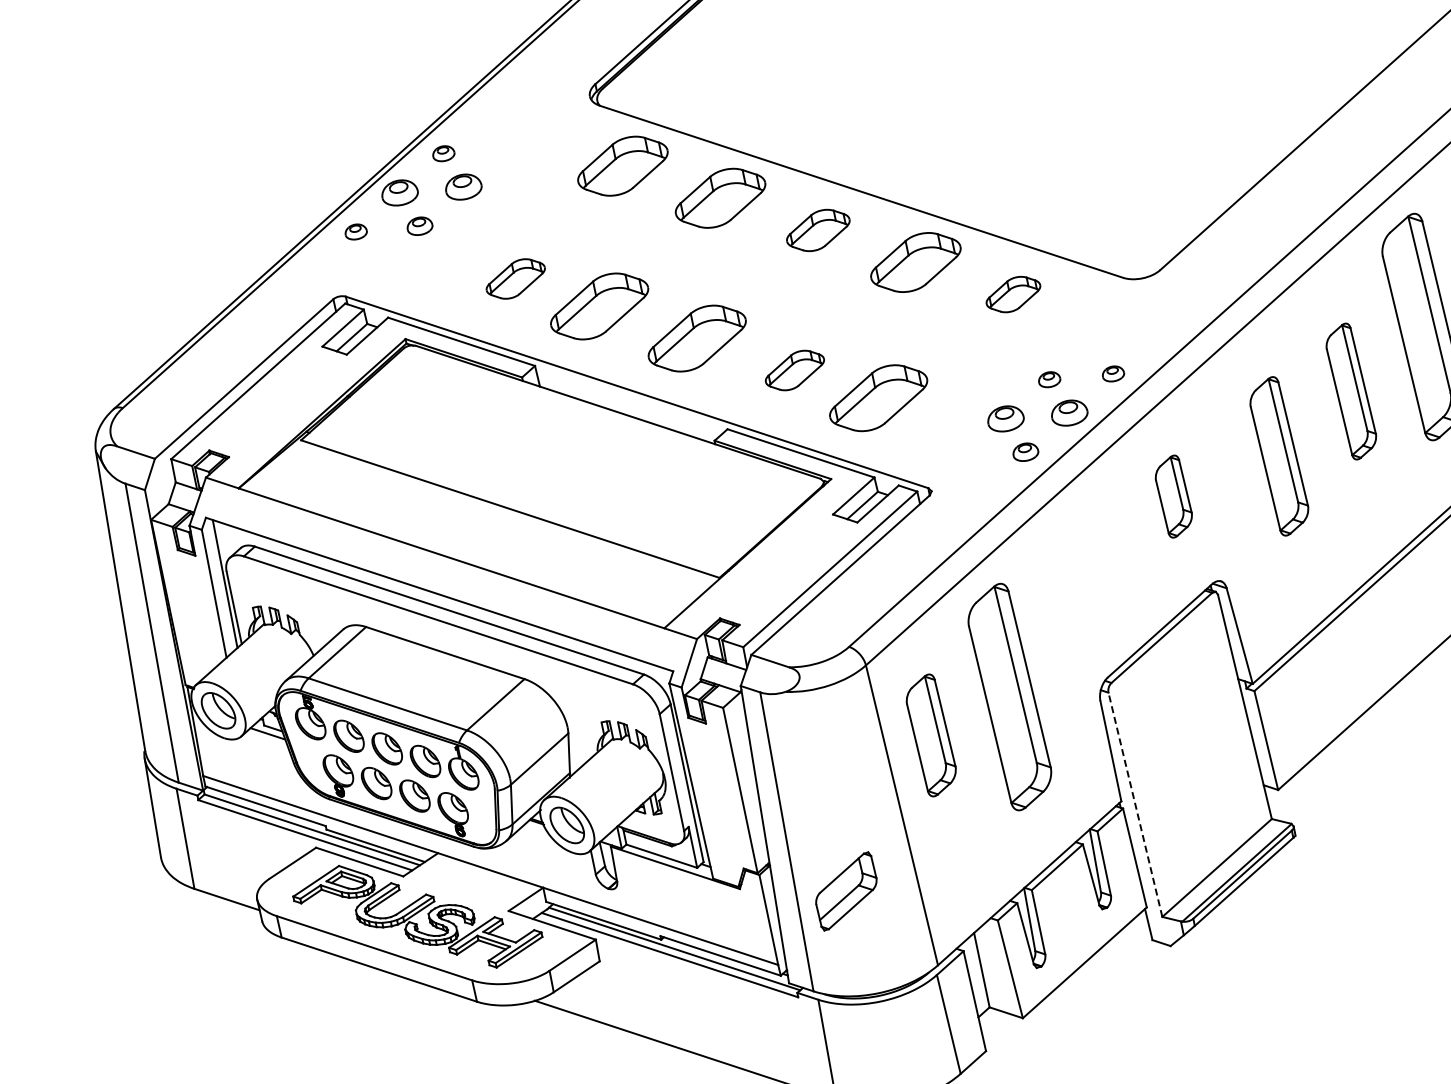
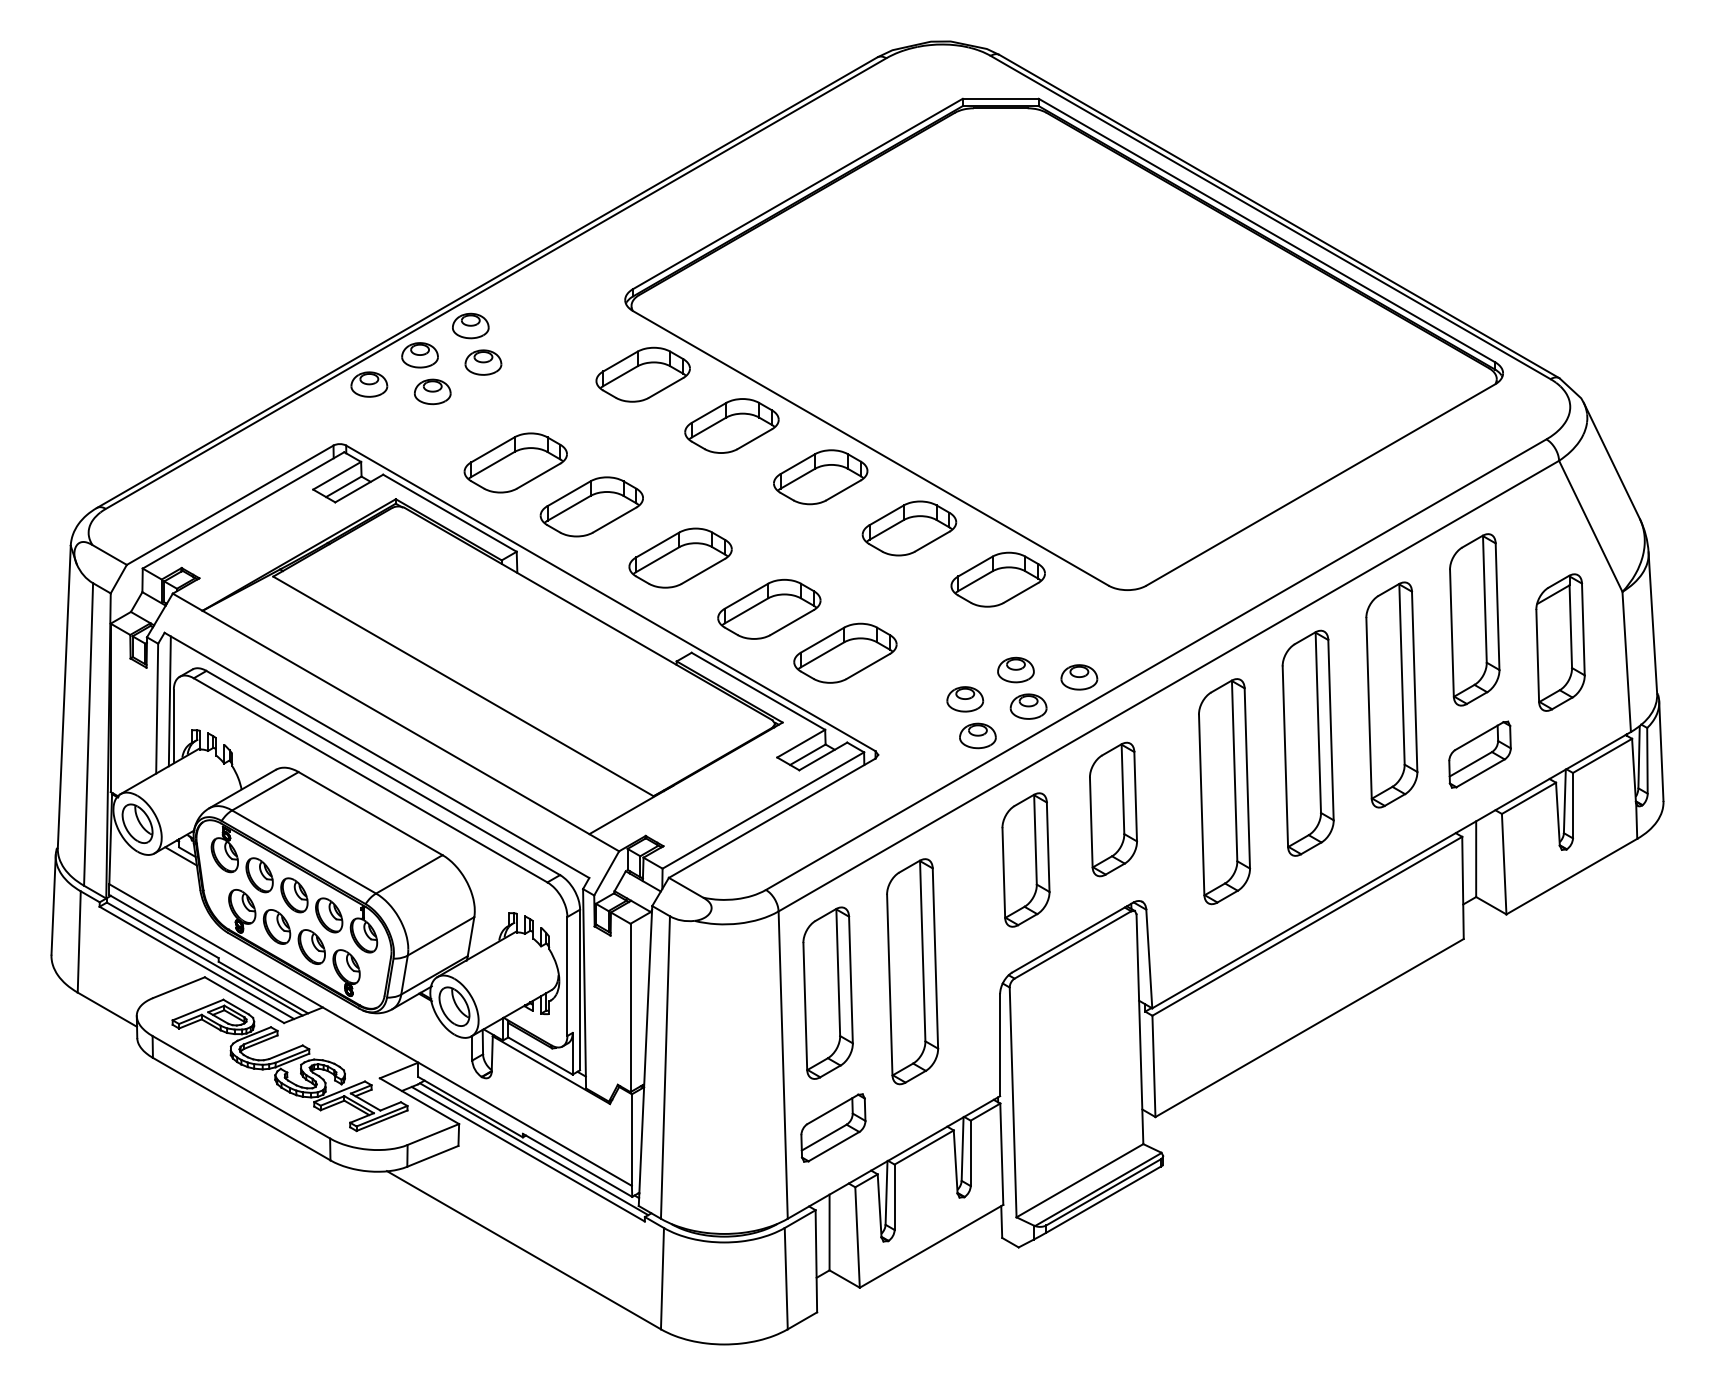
part: (443, 153) -> (470, 325), size x1.67
part: (419, 225) -> (432, 391), size x1.43
part: (818, 230) -> (820, 477), size x1.43
part: (356, 231) -> (369, 384), size x1.67
part: (515, 278) -> (515, 462), size x1.67
part: (1012, 294) -> (997, 579), size x1.67
part: (794, 369) -> (769, 608), size x1.67
part: (1113, 373) -> (1079, 677), size x1.67
part: (1048, 379) -> (1015, 669), size x1.67
part: (1350, 391) -> (1307, 742), size x1.67
part: (1025, 451) -> (977, 735), size x1.43
part: (1279, 456) -> (1224, 791), size x1.43
part: (1173, 496) -> (1113, 809), size x1.67
part: (1097, 563) -> (1025, 859), added
part: (930, 734) -> (827, 992), size x1.43
line: (1135, 804) -> (1013, 1102), dashed -> solid
part: (846, 890) -> (833, 1127), moved

